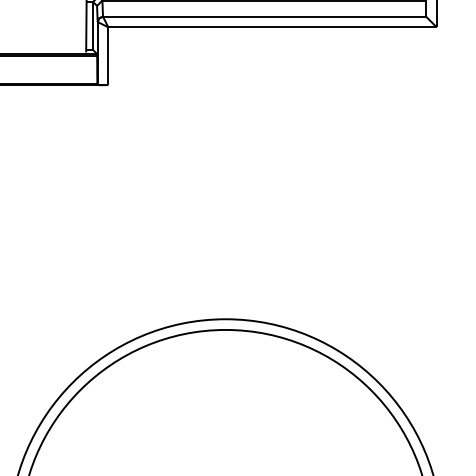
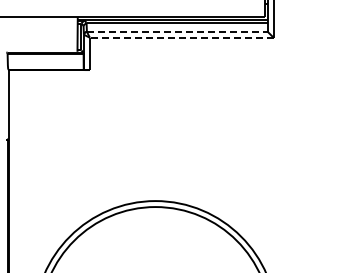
line: (264, 16) -> (177, 31), solid -> dashed
line: (272, 26) -> (181, 37), solid -> dashed

